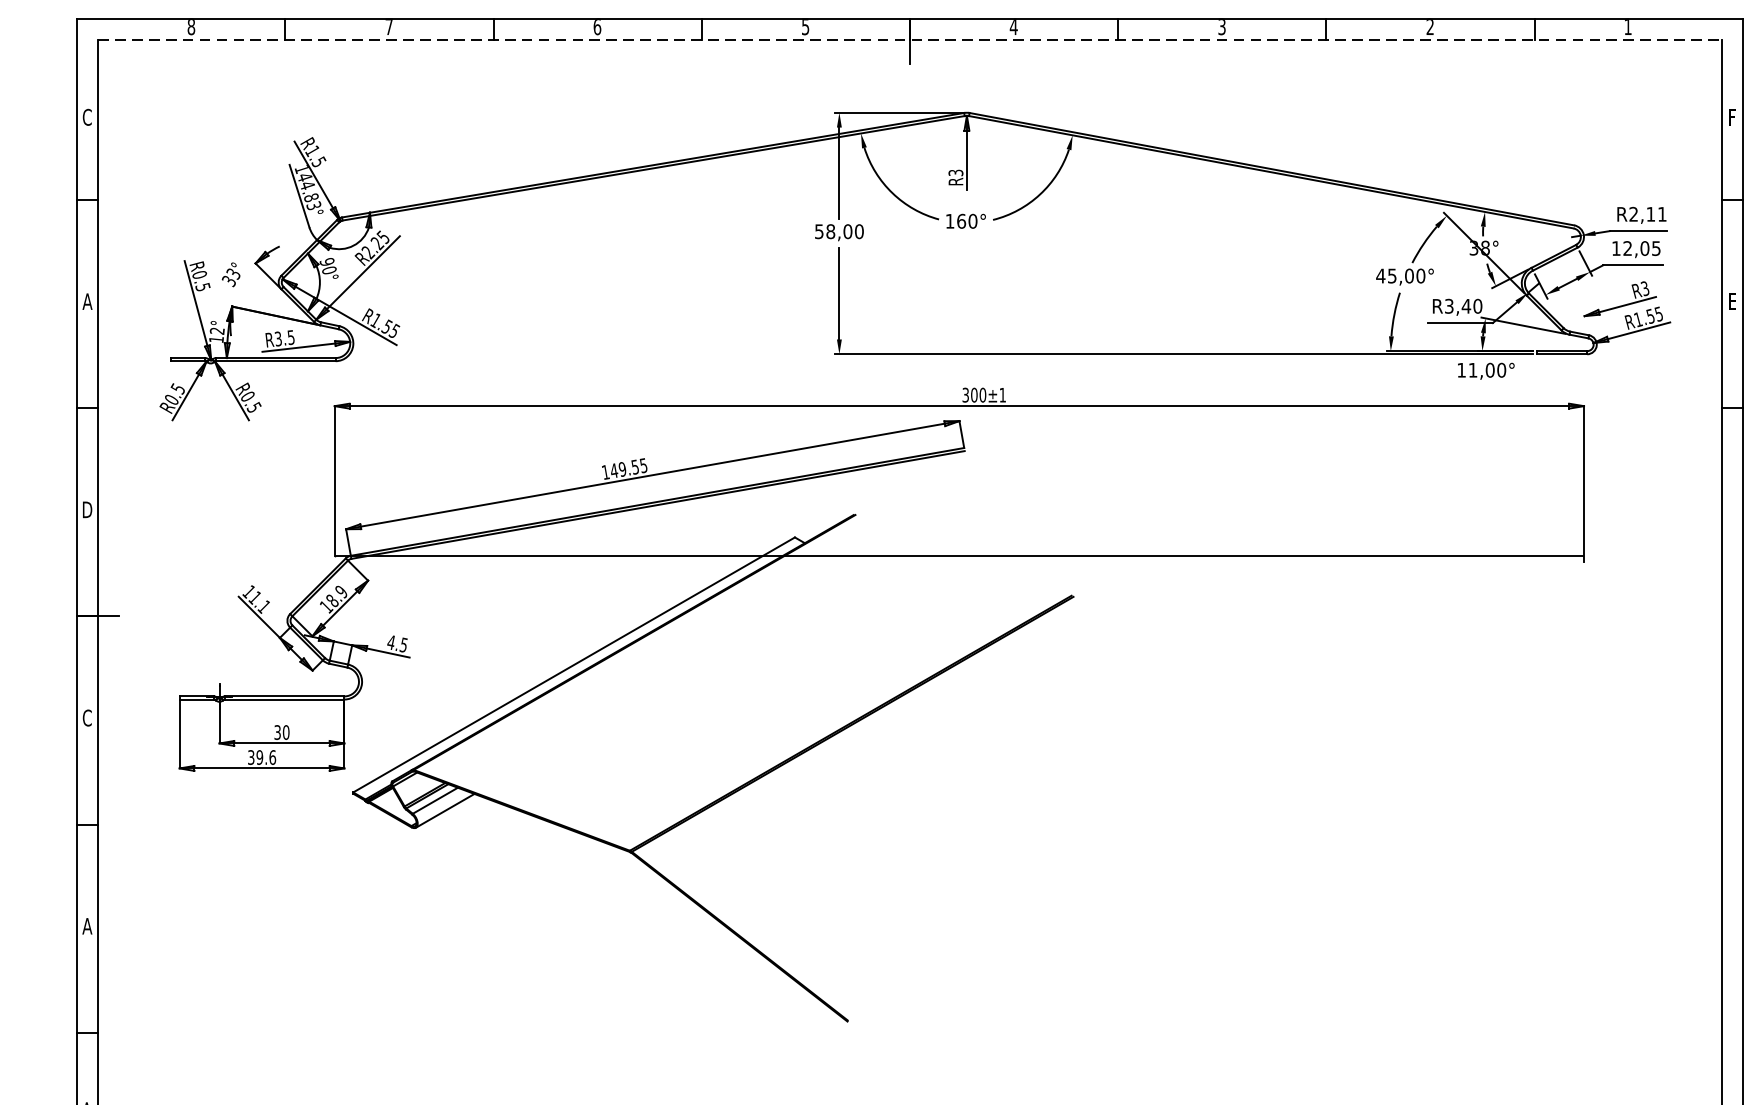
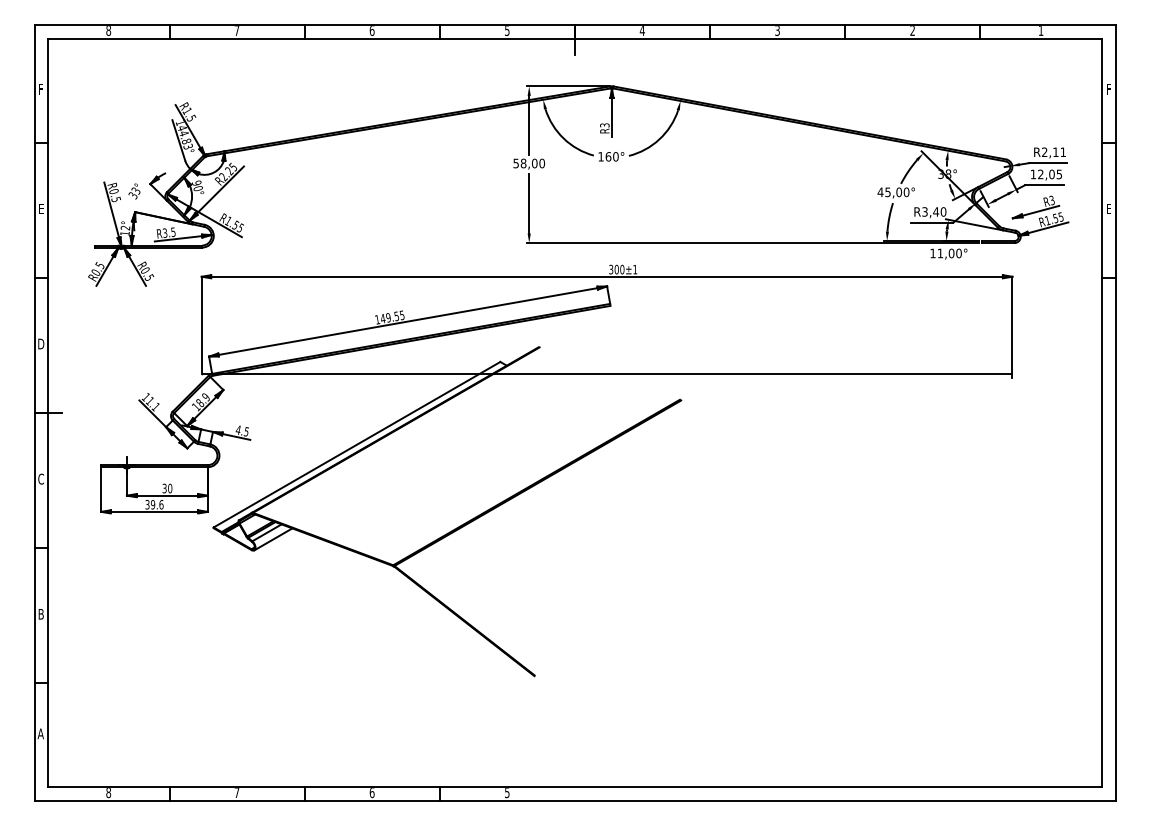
line: (909, 39) -> (574, 38), dashed -> solid
text: (86, 116) -> (40, 88), C -> F
text: (87, 300) -> (41, 208), A -> E
text: (87, 926) -> (41, 614), A -> B

